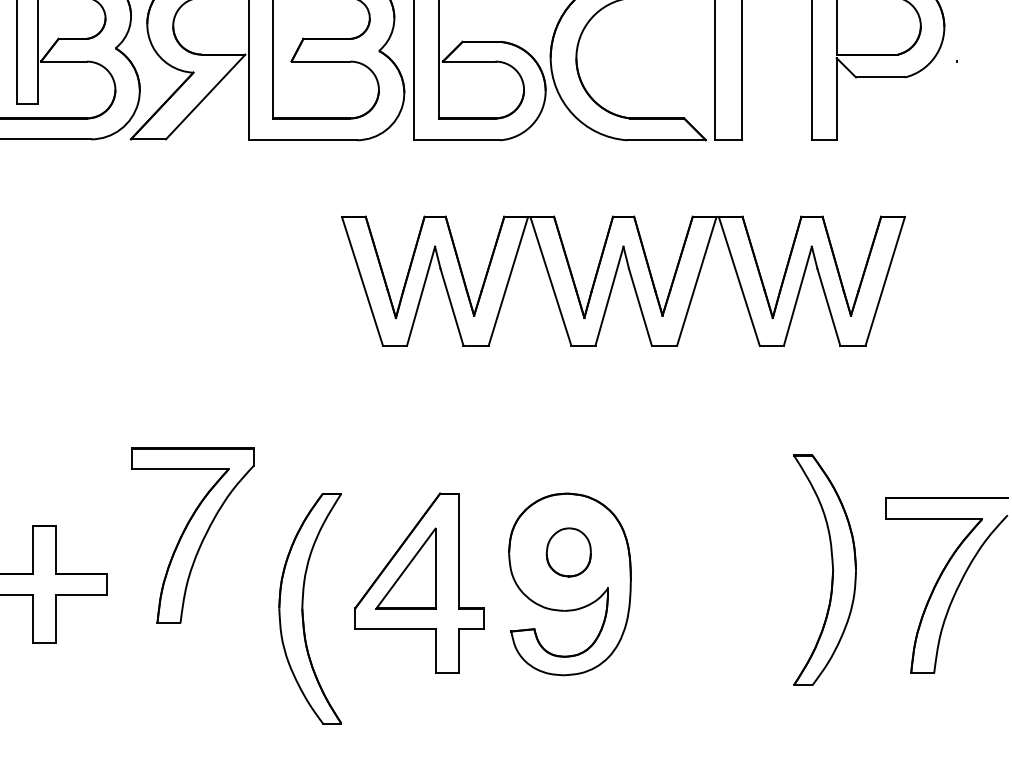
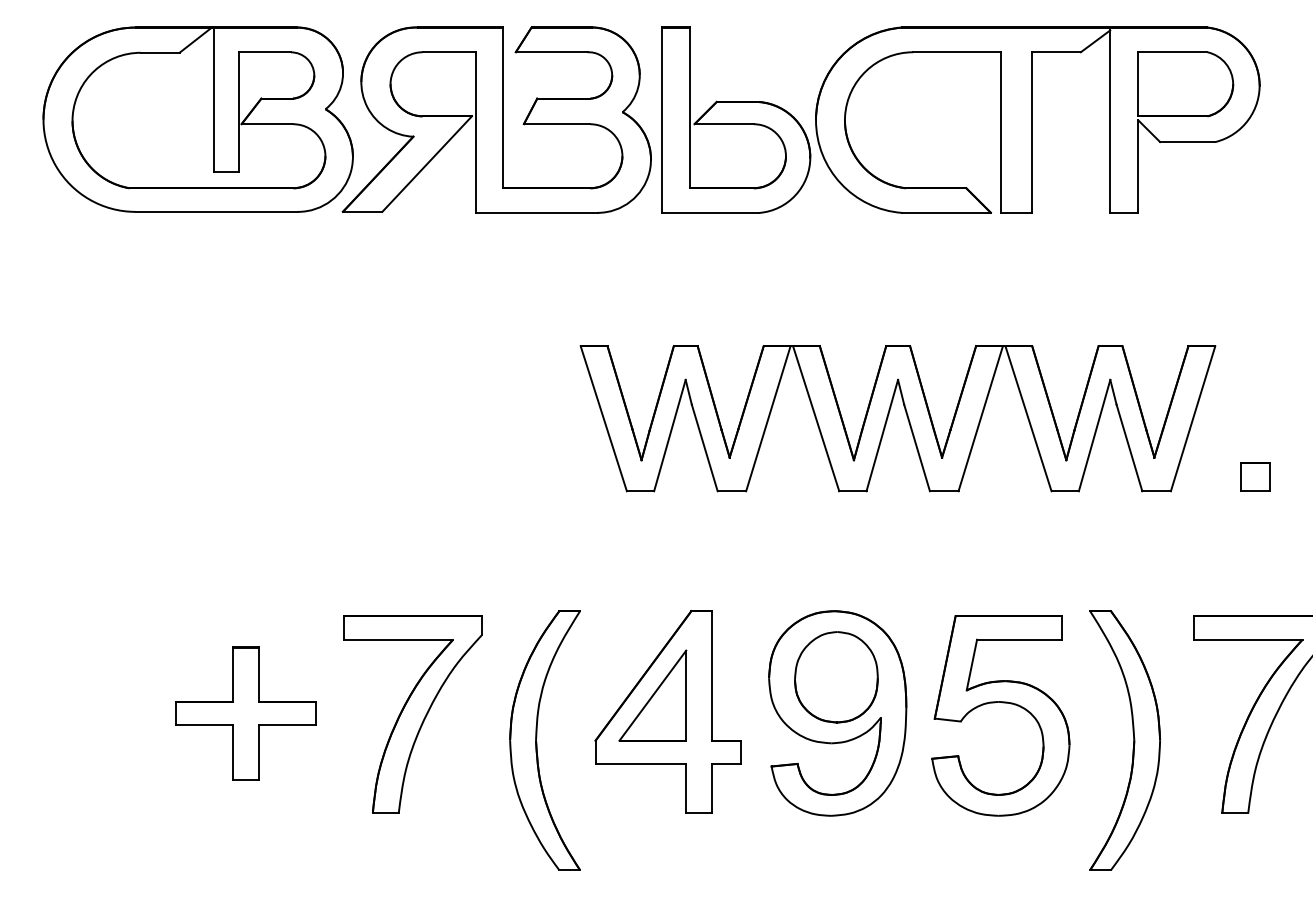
part: (615, 277) -> (889, 414), moved
part: (940, 374) -> (1255, 476), added
part: (192, 535) -> (412, 714), moved
part: (568, 552) -> (836, 677), size x1.67
part: (832, 570) -> (1133, 740), moved
part: (716, 575) -> (1002, 703), added

